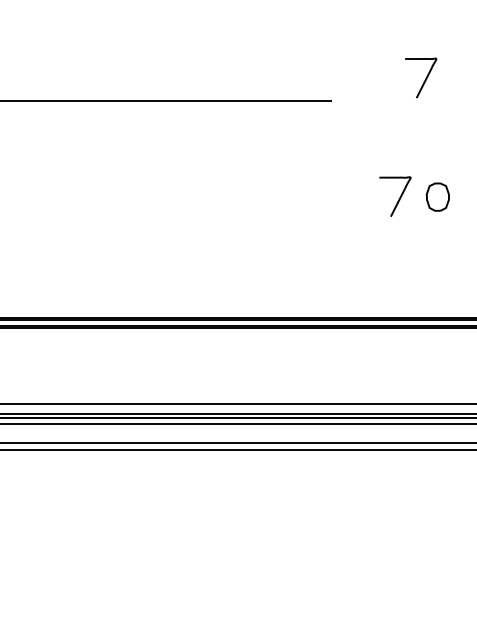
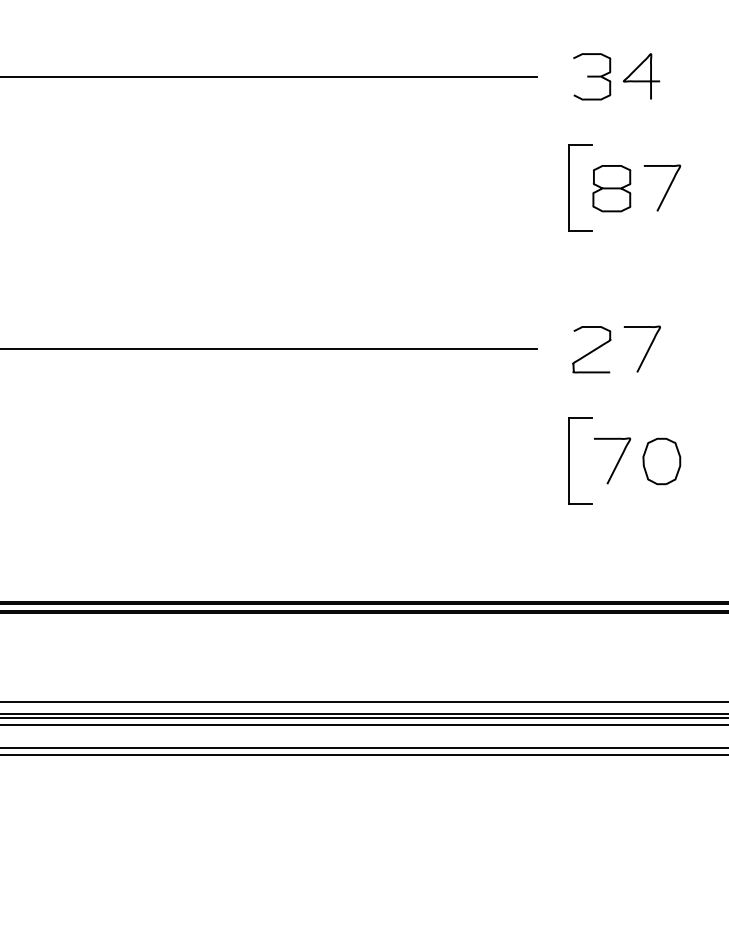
curve: (424, 80) -> (646, 351), moved
curve: (377, 101) -> (591, 350), added
part: (358, 196) -> (569, 460), added
part: (437, 197) -> (661, 461), size x1.43

